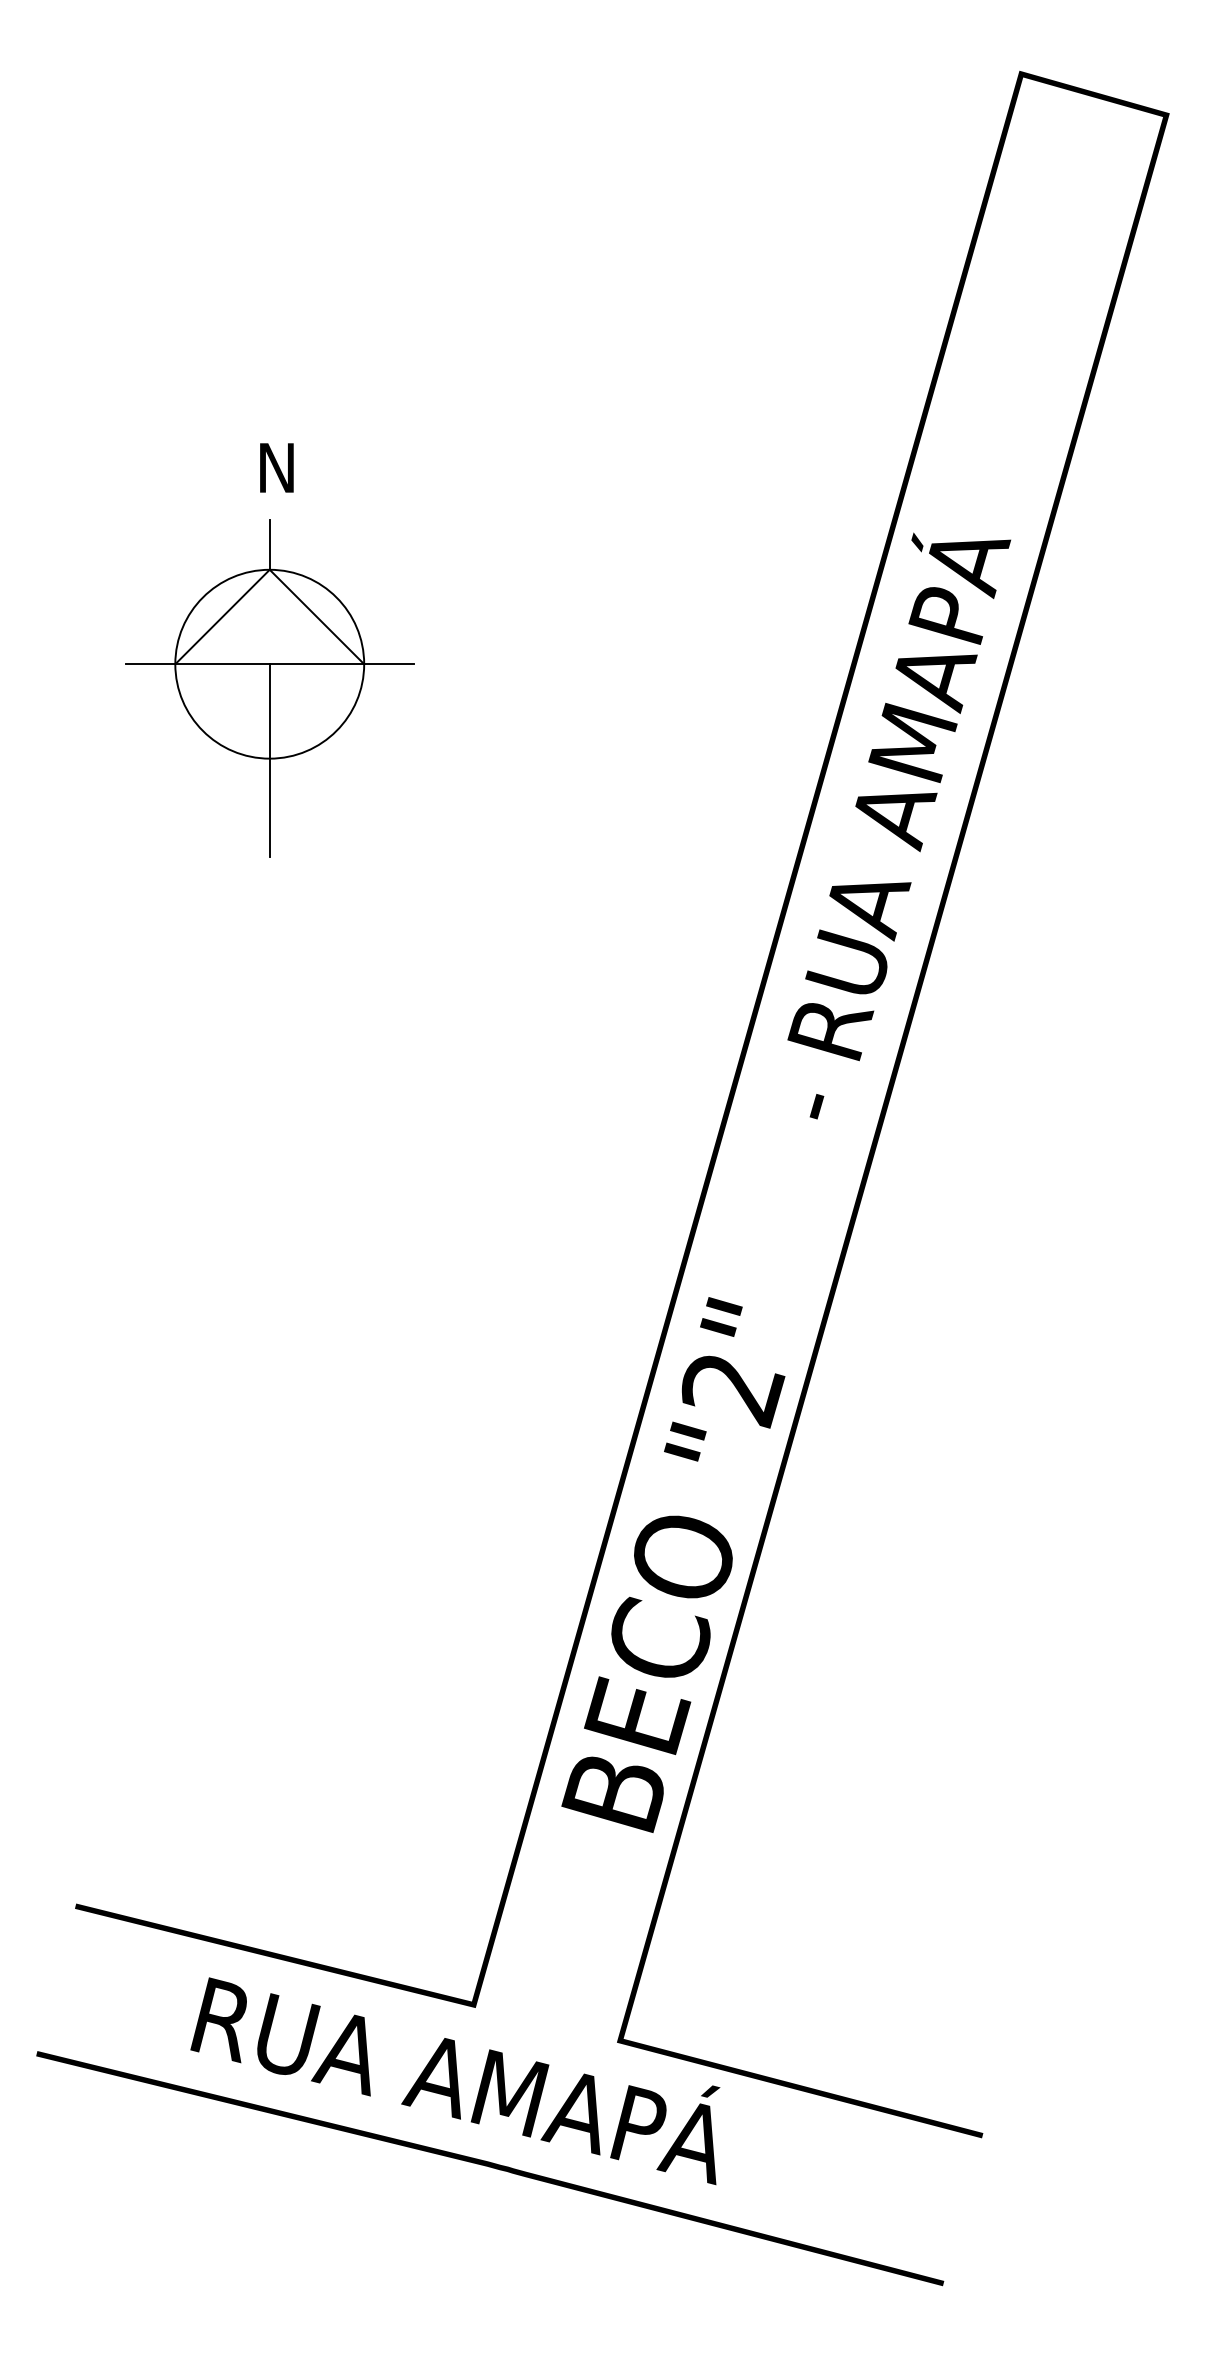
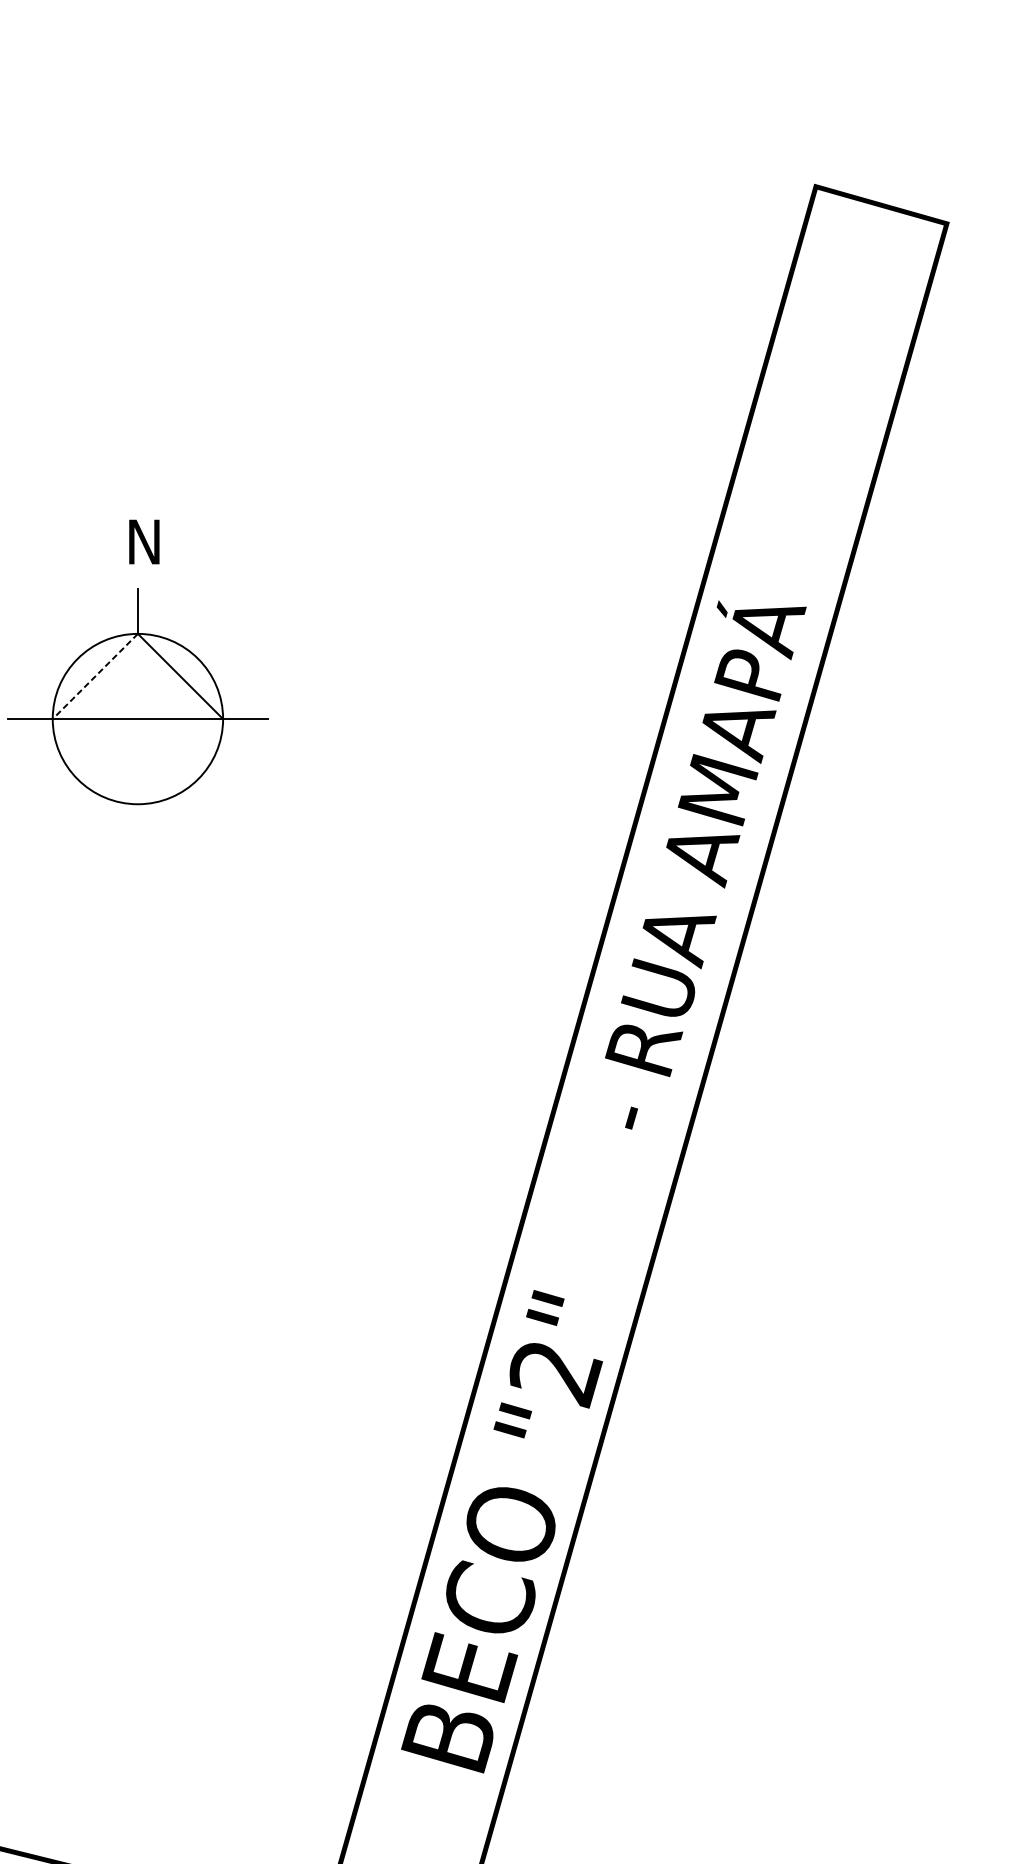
line: (222, 617) -> (95, 676), solid -> dashed
line: (269, 760) -> (137, 805), removed

